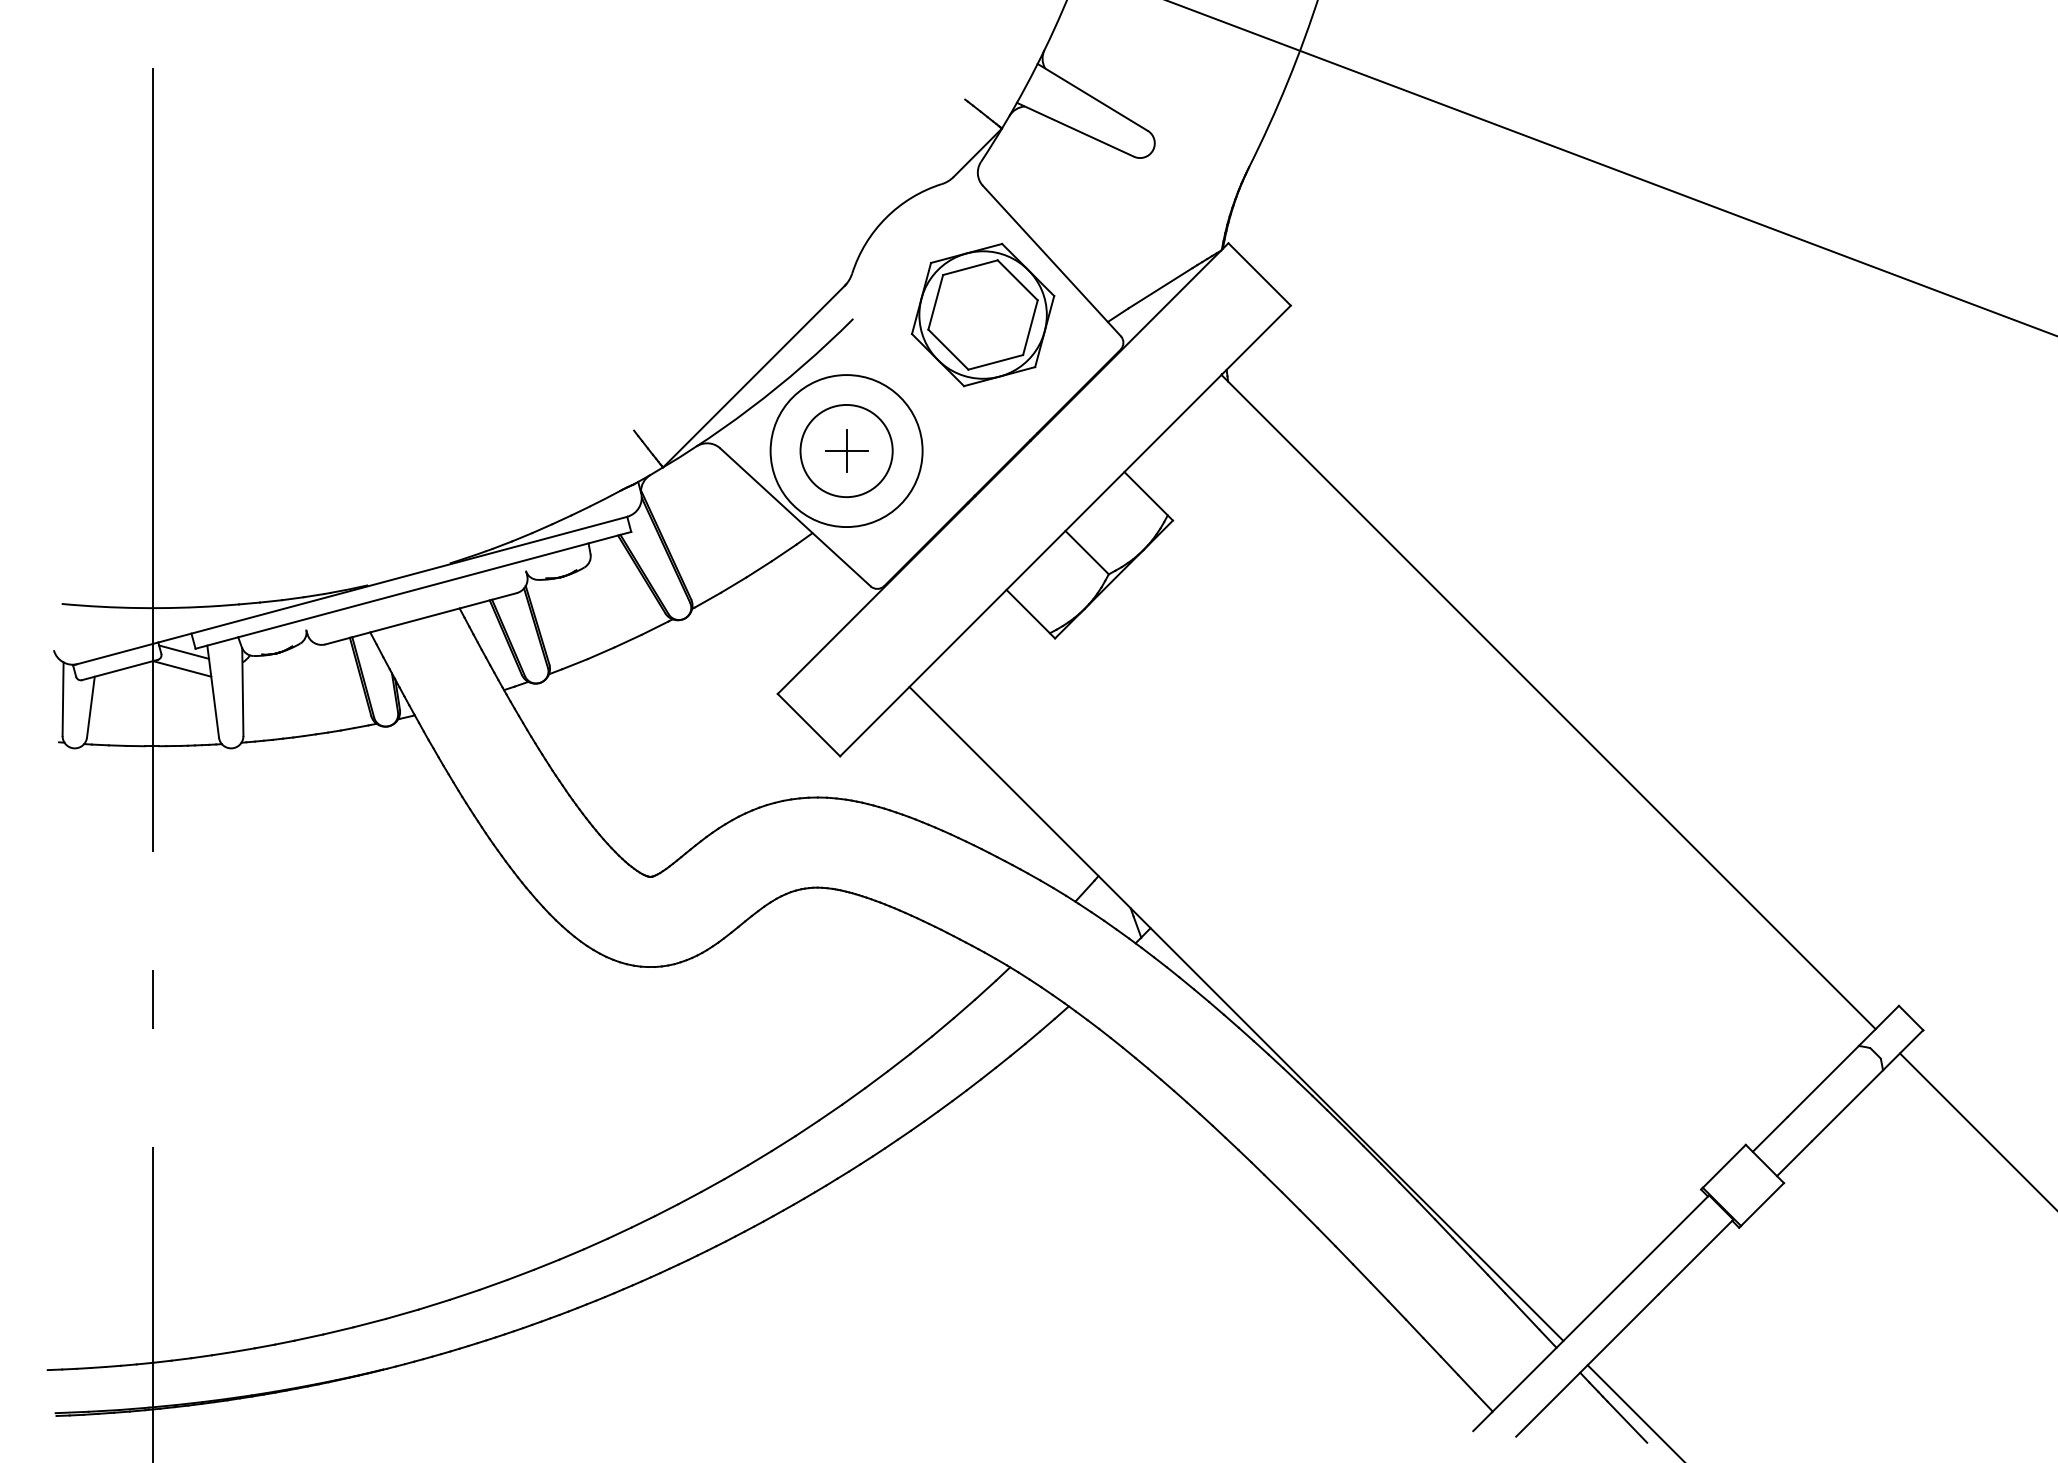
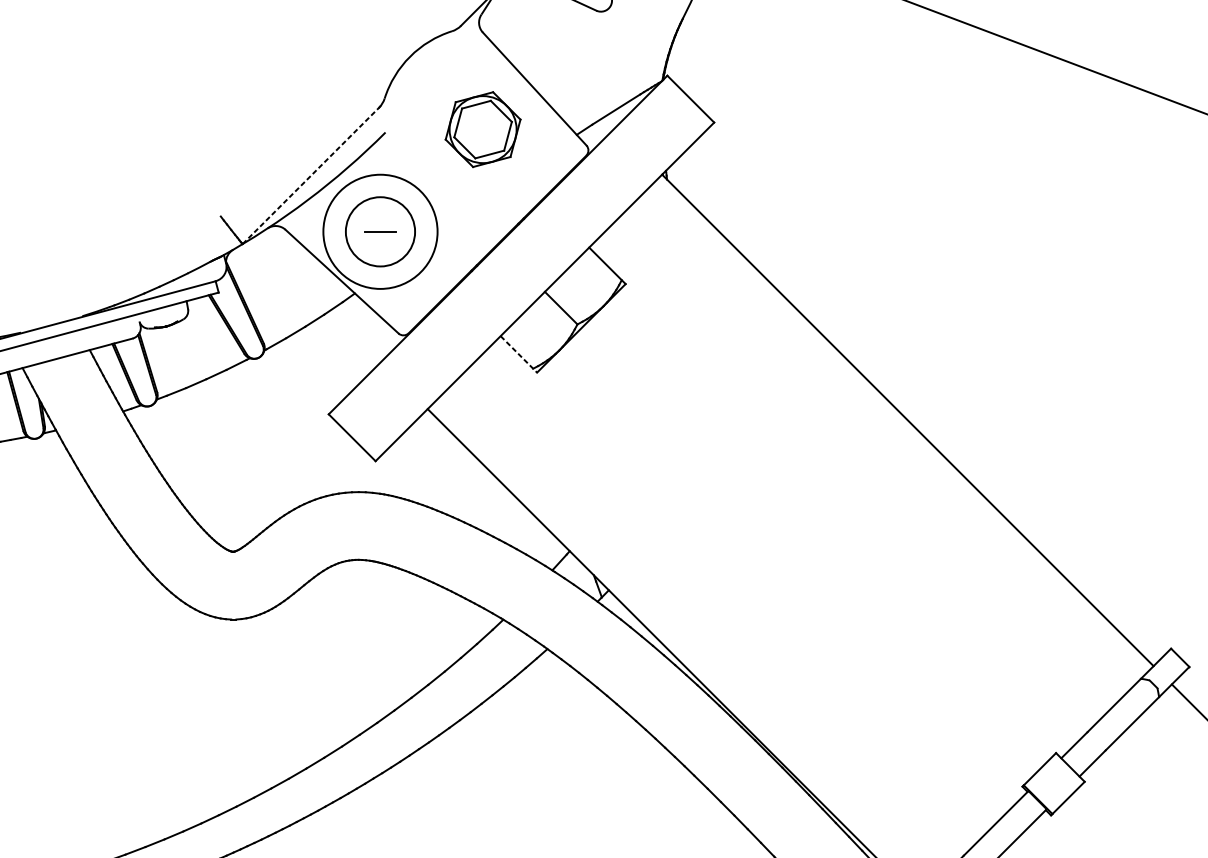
part: (983, 314) -> (483, 129), size x0.7
line: (754, 376) -> (311, 175), solid -> dashed
line: (846, 450) -> (380, 231), removed
line: (1031, 614) -> (519, 354), solid -> dashed

